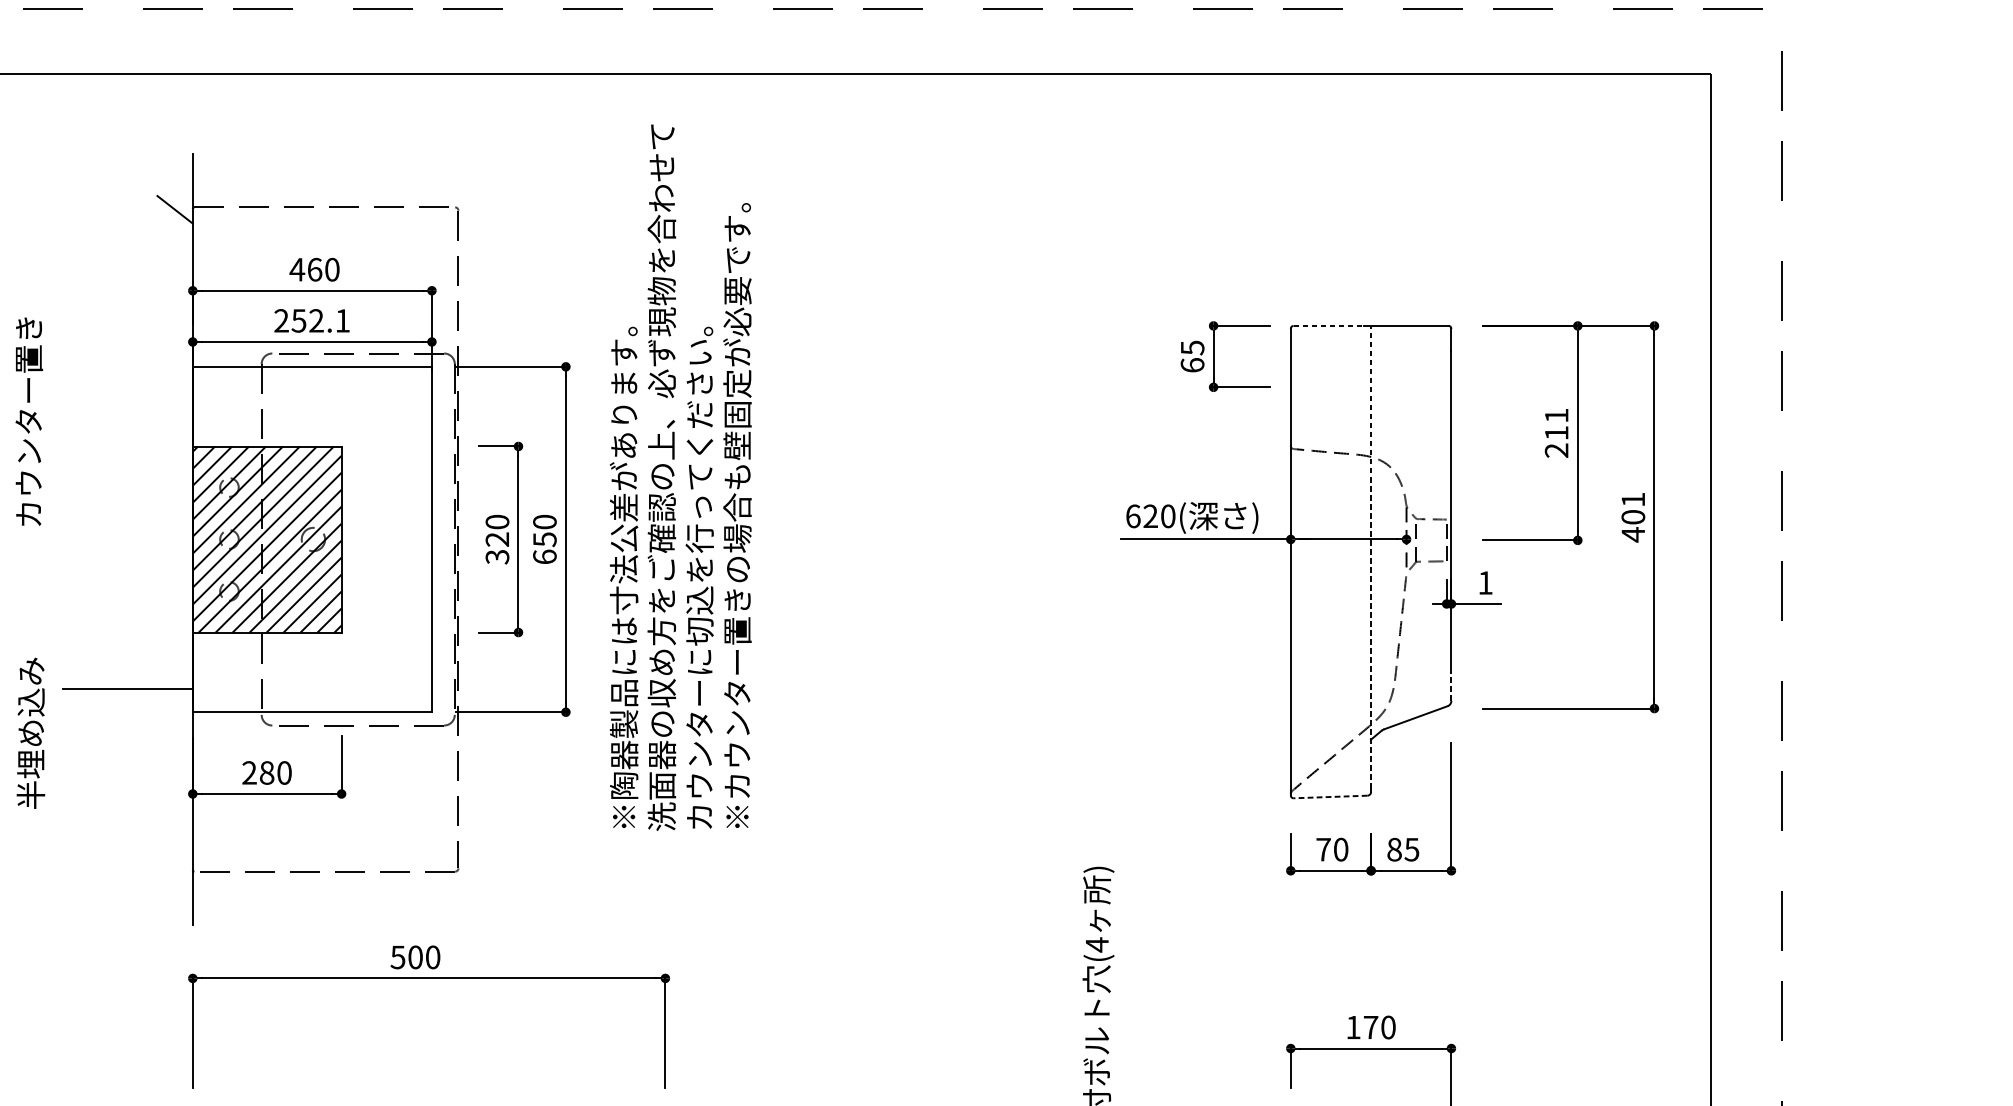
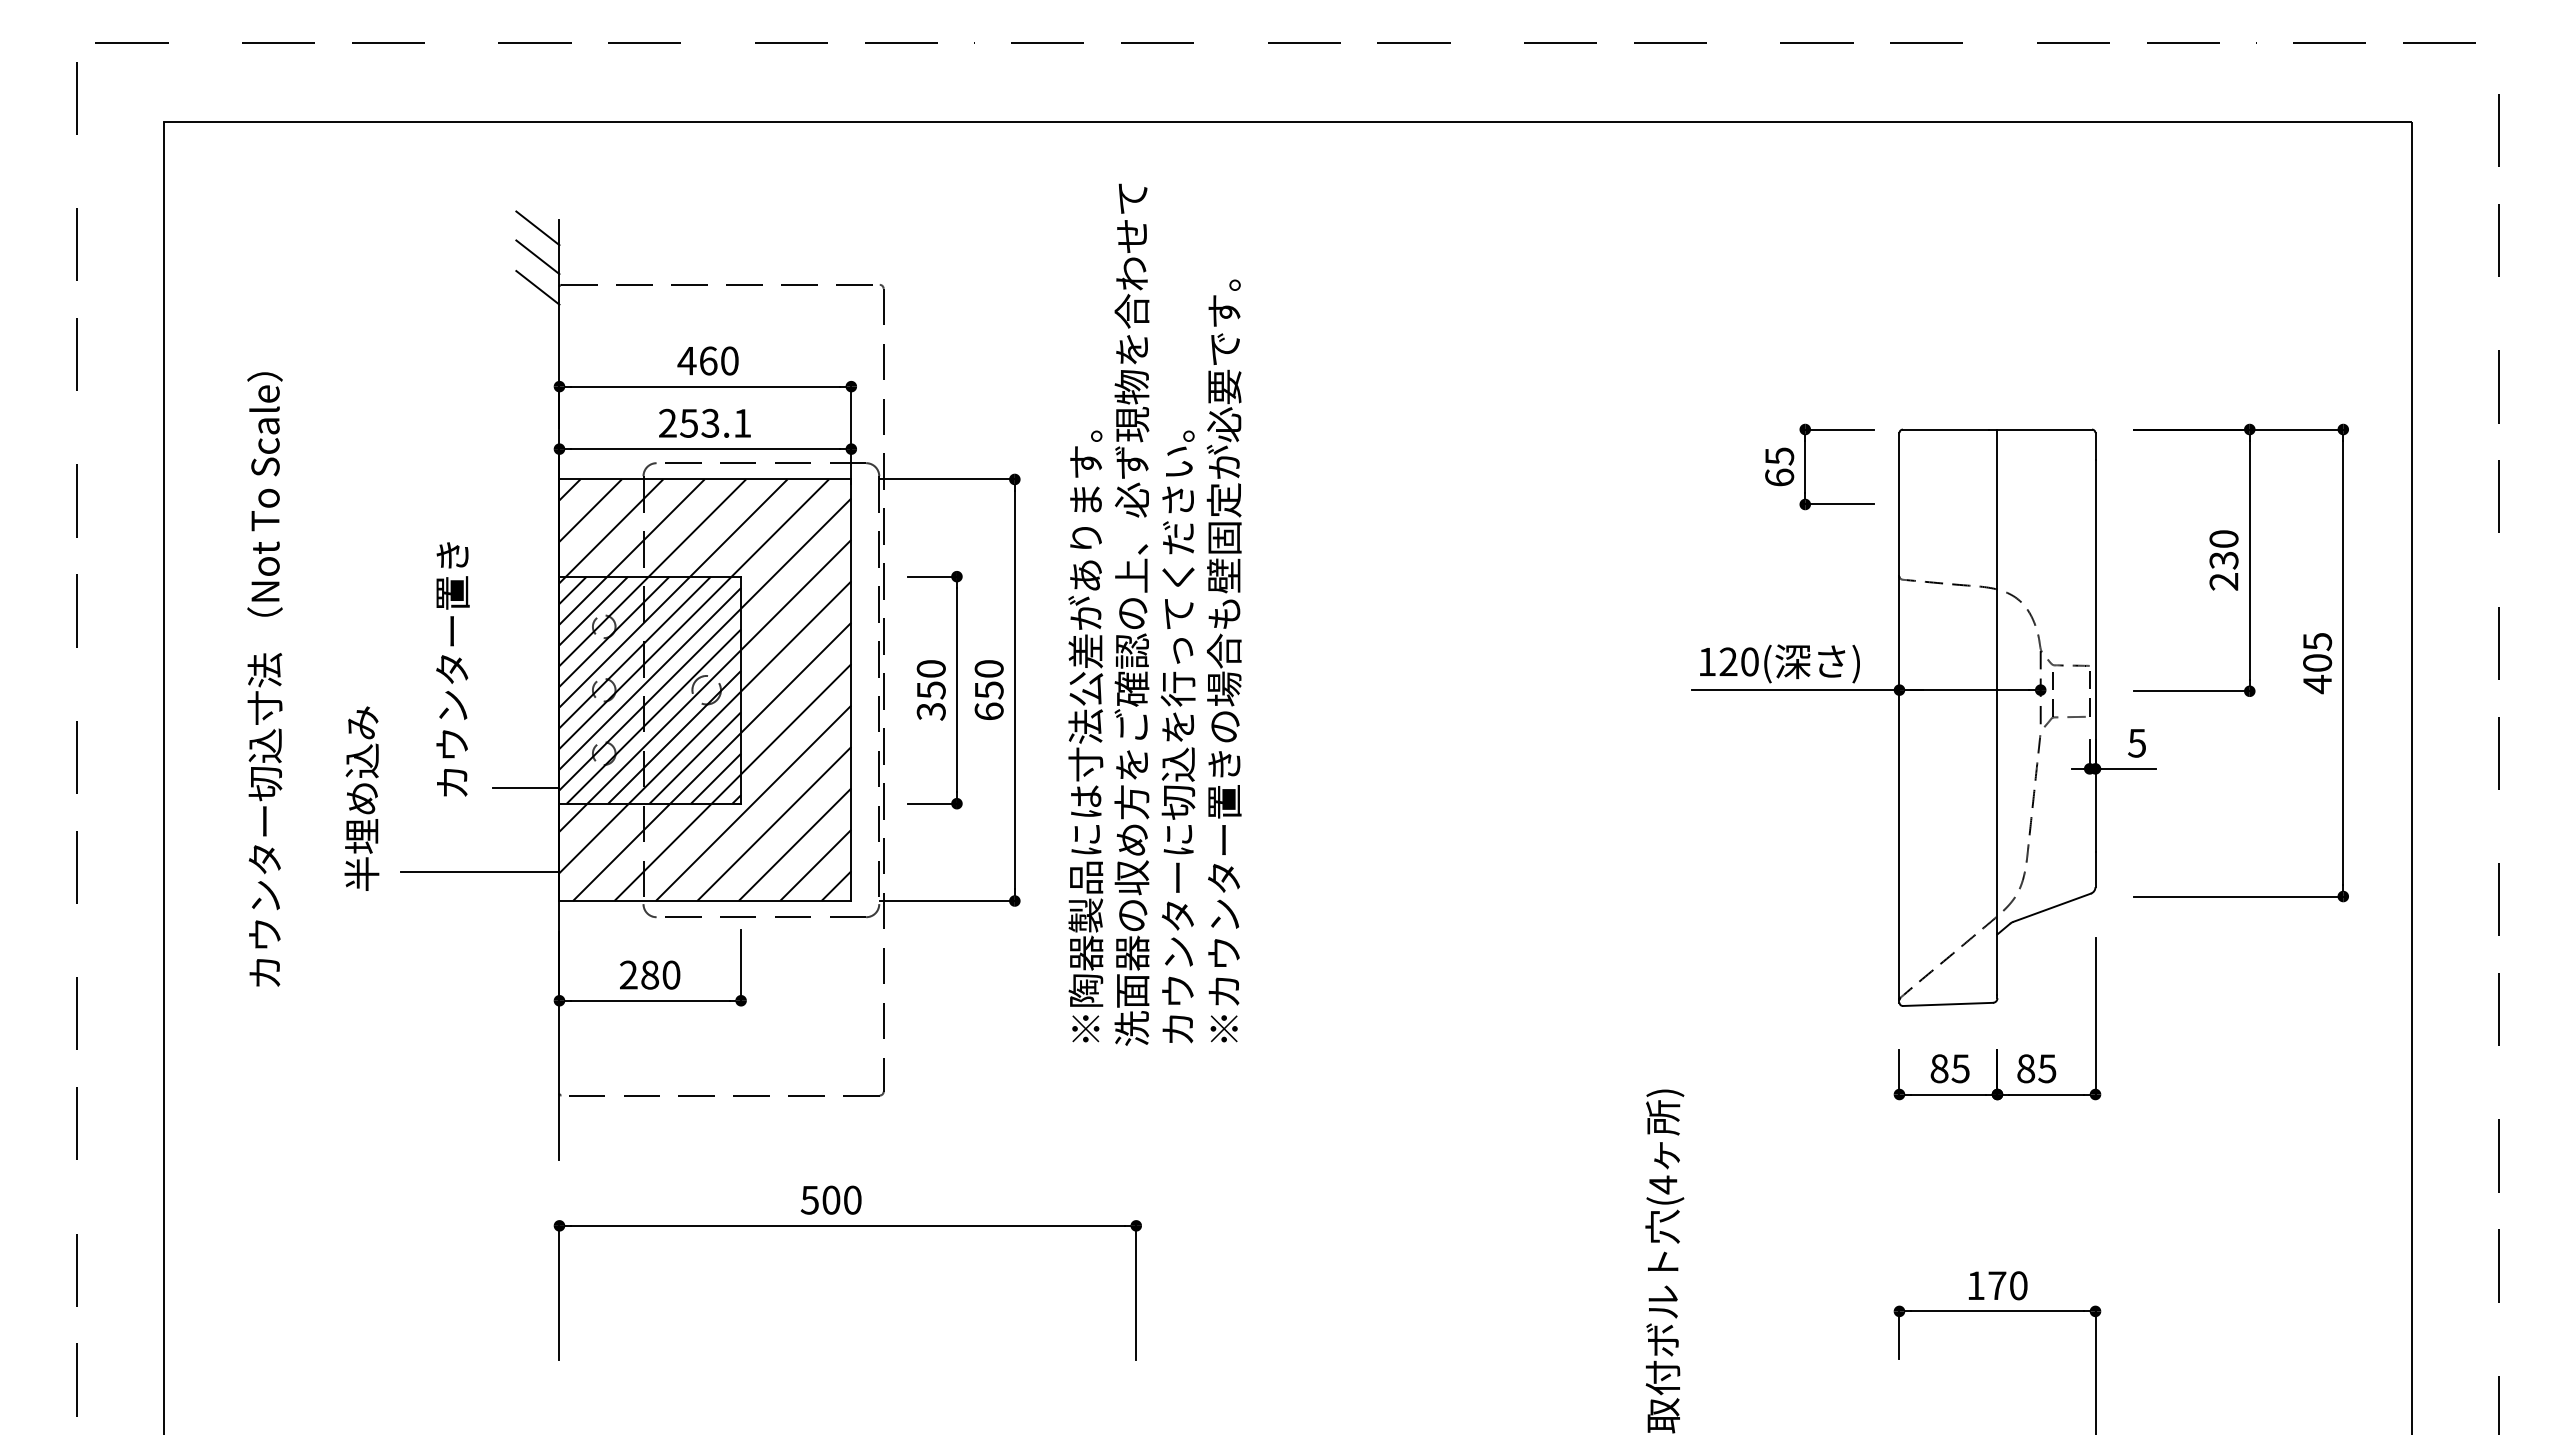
line: (174, 161) -> (537, 228), added
line: (174, 184) -> (537, 257), added
text: (316, 320) -> (710, 423), 252.1 -> 253.1
line: (1329, 325) -> (1946, 429), dashed -> solid
text: (28, 421) -> (452, 669), moved
text: (1556, 424) -> (2223, 549), 211 -> 230
text: (1633, 500) -> (2317, 642), 401 -> 405
text: (1133, 515) -> (1707, 661), 620( -> 120(
hatch: (312, 539) -> (705, 690), added
text: (496, 539) -> (930, 690), 320 -> 350
line: (1371, 557) -> (1997, 712), dashed -> solid
text: (1485, 583) -> (2136, 743), 1 -> 5
line: (164, 620) -> (525, 788), added
line: (1451, 686) -> (2095, 869), dashed -> solid
text: (30, 733) -> (361, 798), moved
line: (1330, 797) -> (1947, 1004), dashed -> solid
text: (1331, 849) -> (1949, 1068), 70 -> 85

